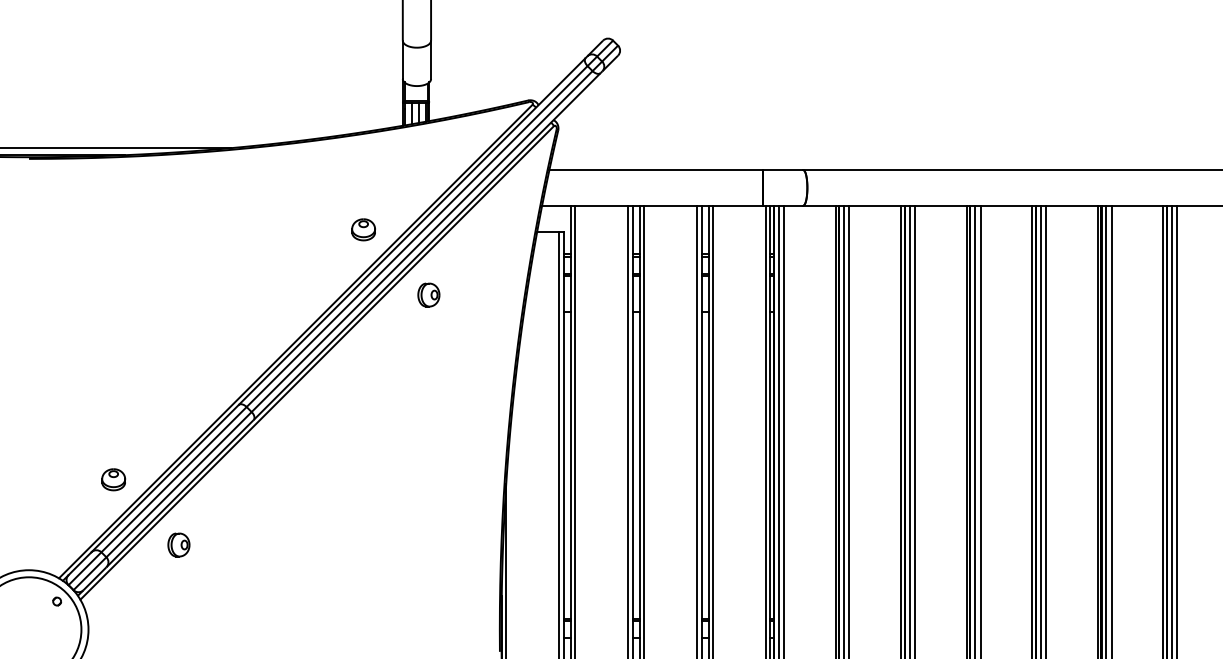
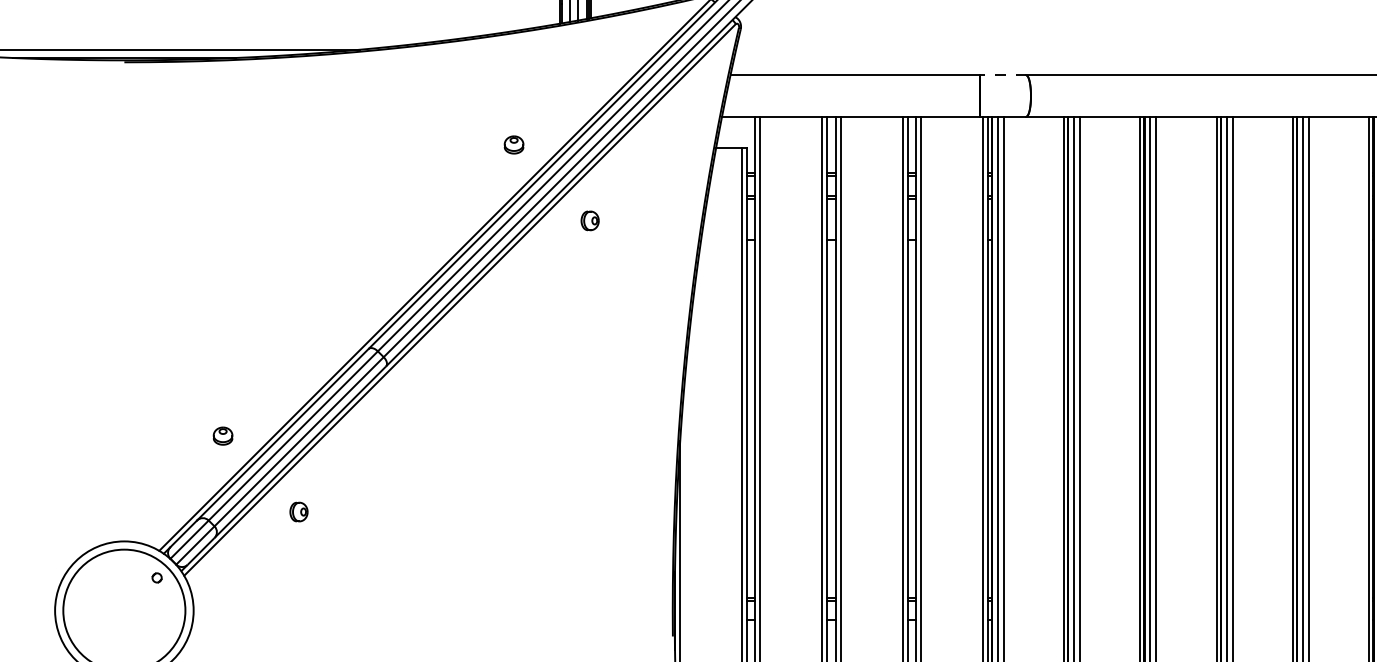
line: (783, 170) -> (1003, 75), solid -> dashed
part: (363, 229) -> (513, 144), size x0.7
part: (428, 294) -> (589, 220), size x0.7
part: (113, 479) -> (222, 435), size x0.7
part: (178, 544) -> (298, 511), size x0.7

